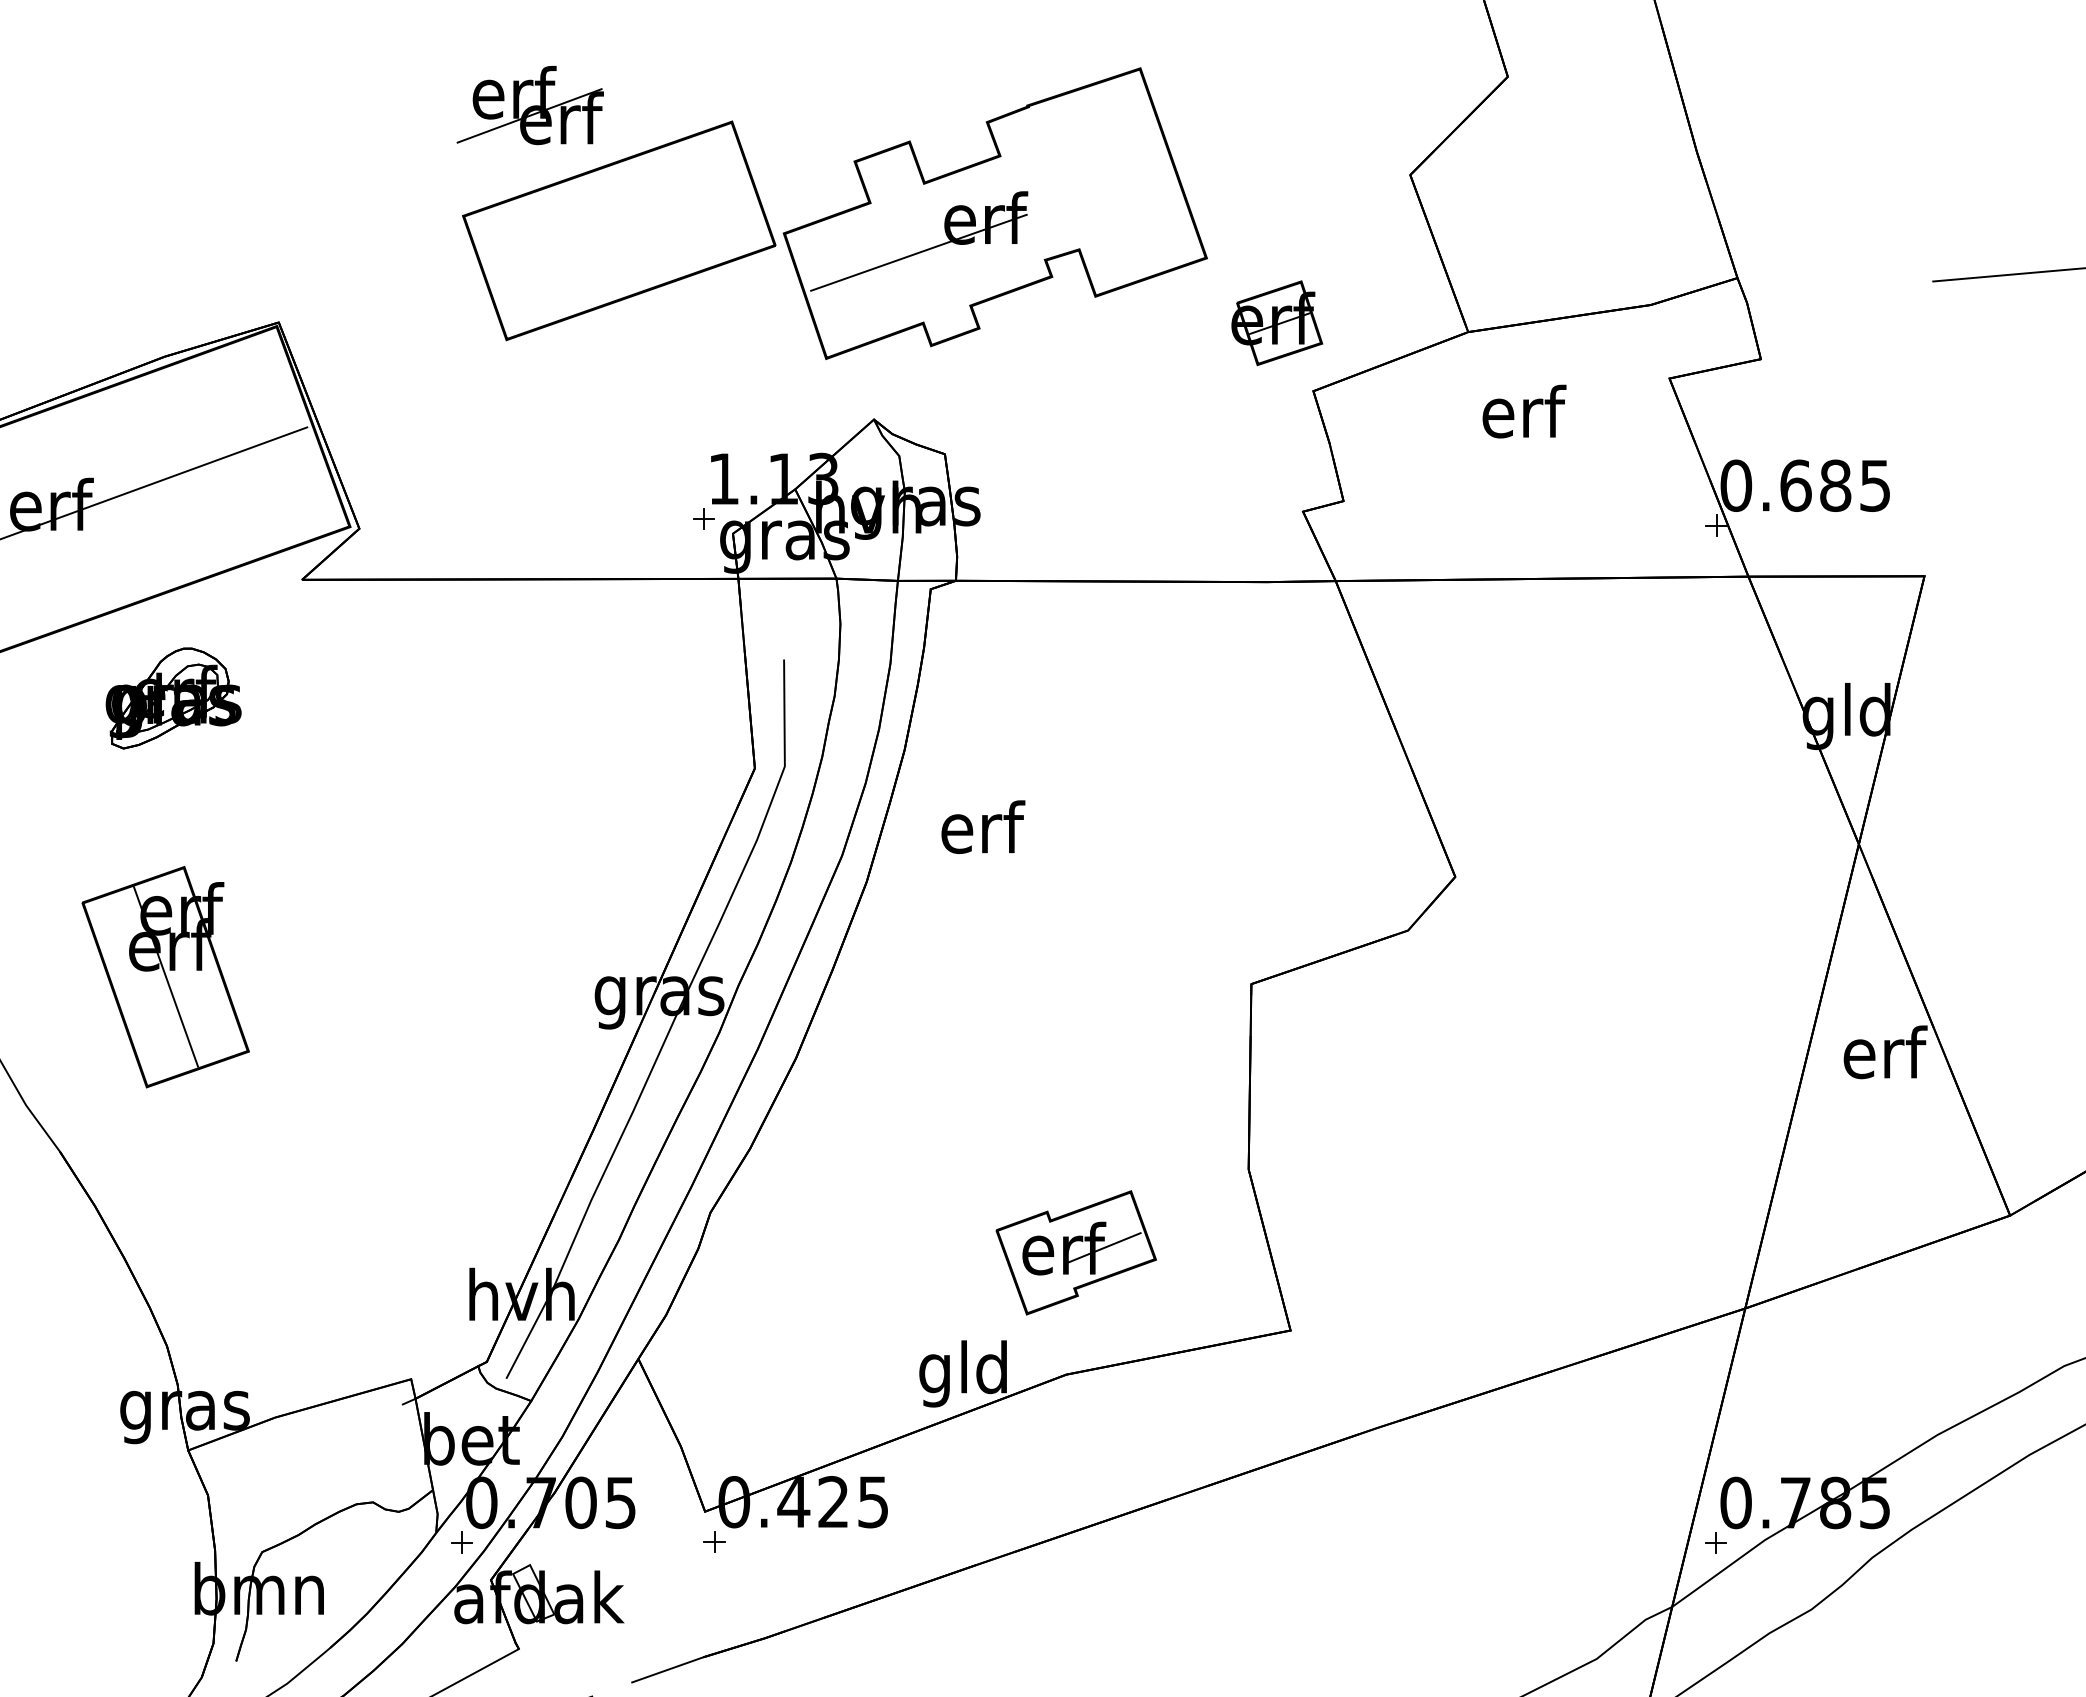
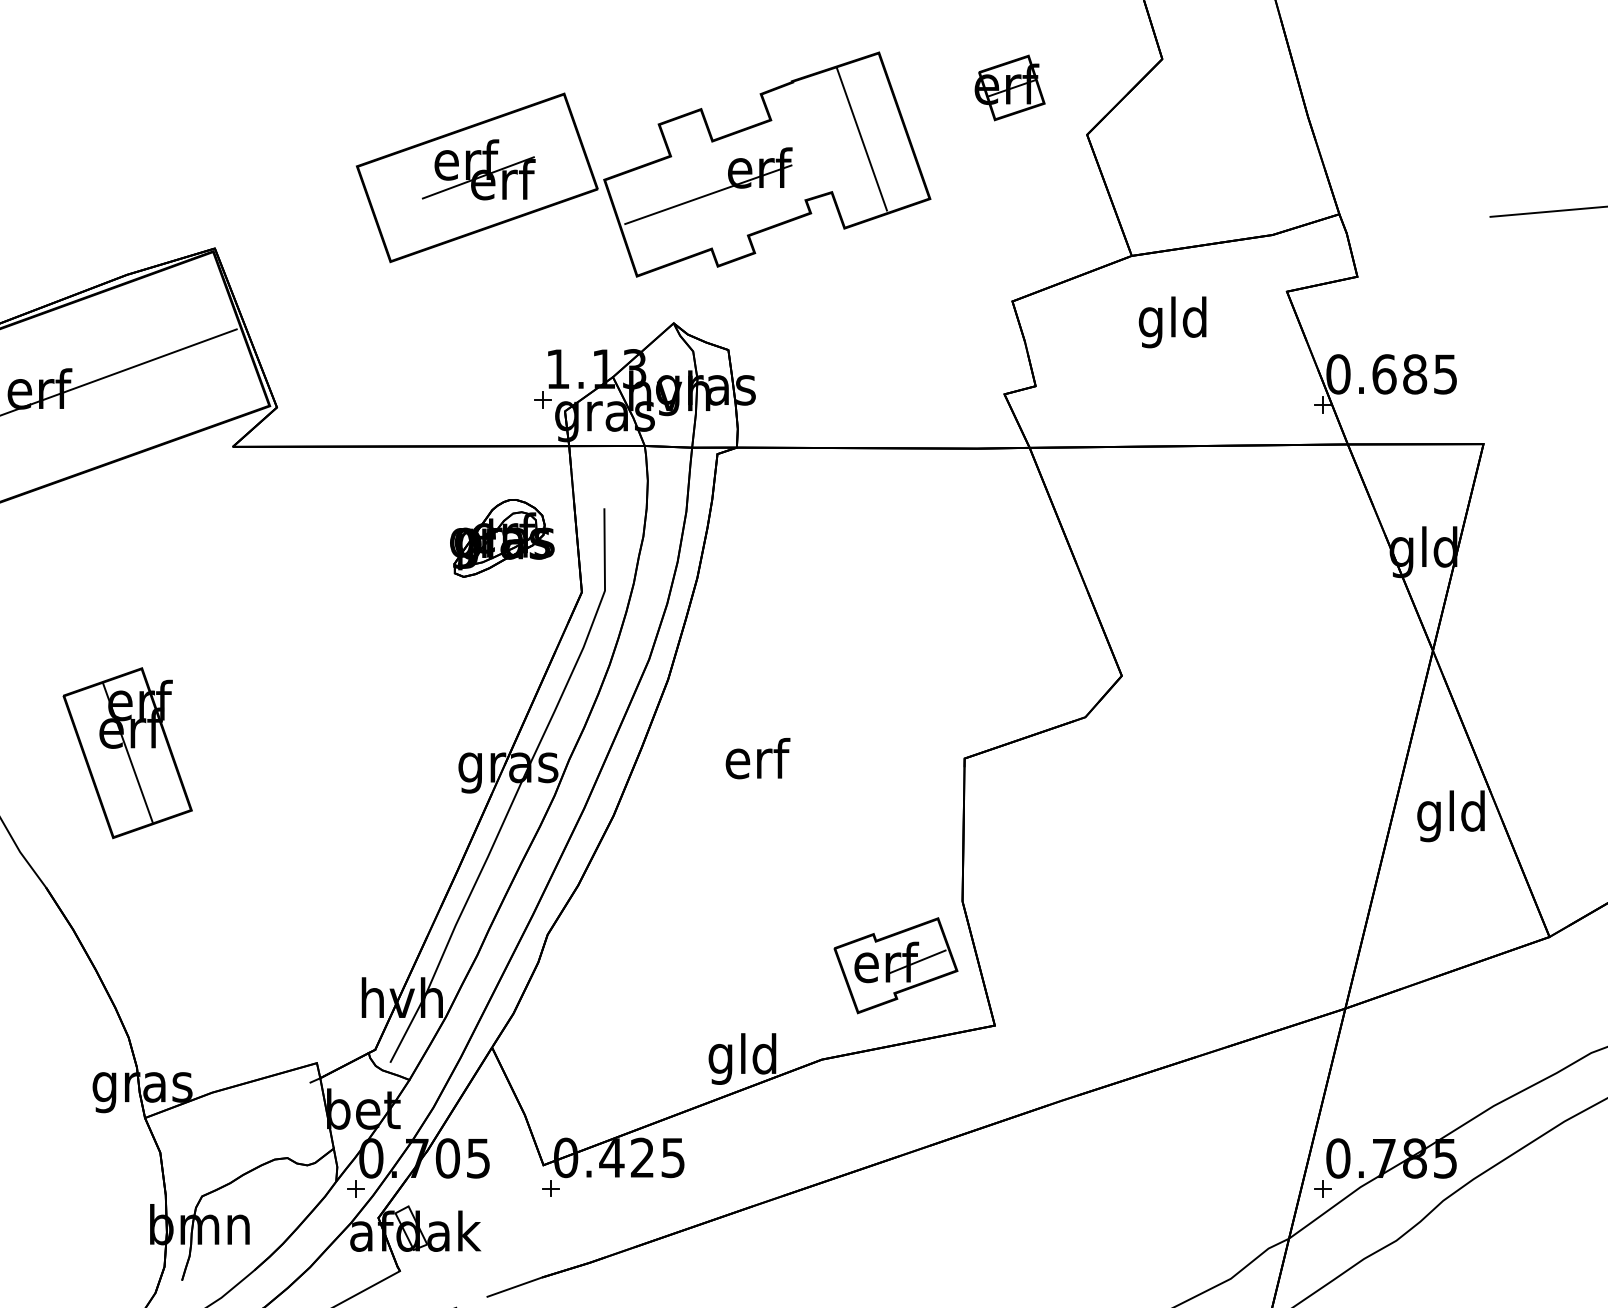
part: (529, 105) -> (478, 169), moved
line: (1117, 180) -> (861, 139), added
part: (1277, 323) -> (1010, 88), moved
text: (1521, 417) -> (1172, 321), erf -> gld
part: (173, 698) -> (502, 538), moved
text: (983, 826) -> (758, 758), moved
text: (1882, 1058) -> (1451, 815), erf -> gld
part: (1075, 1252) -> (895, 965), moved

